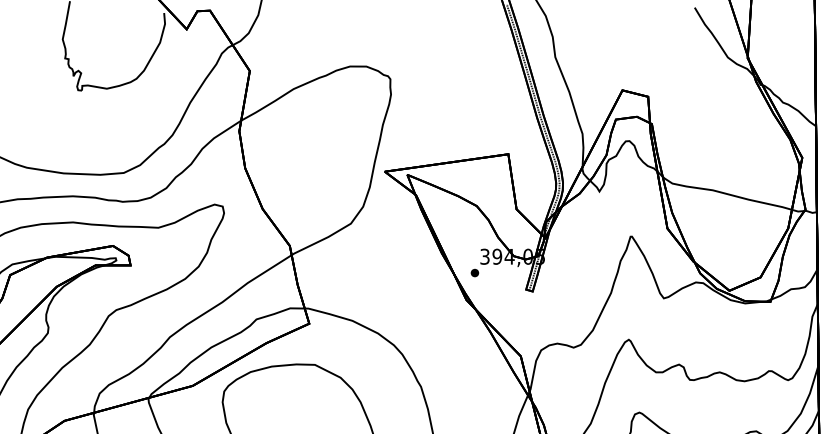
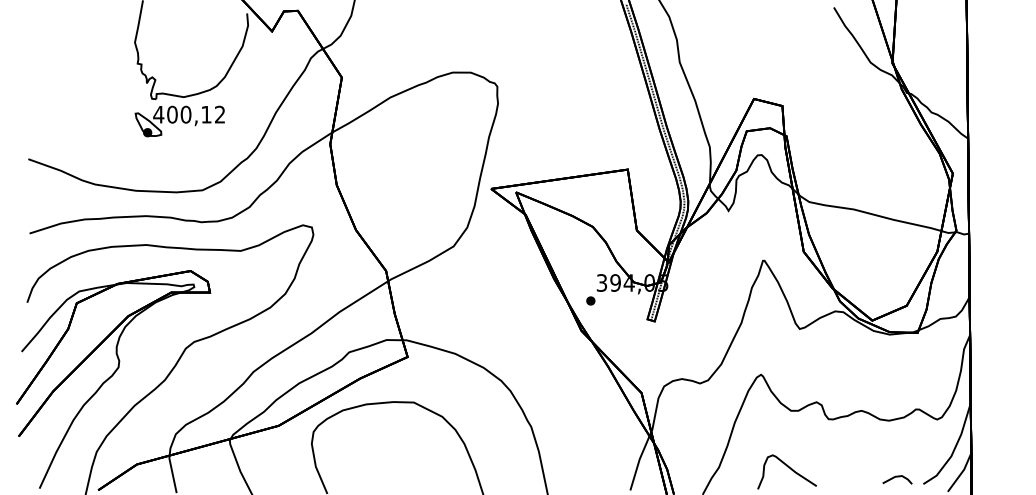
part: (103, 110) -> (179, 121), added

